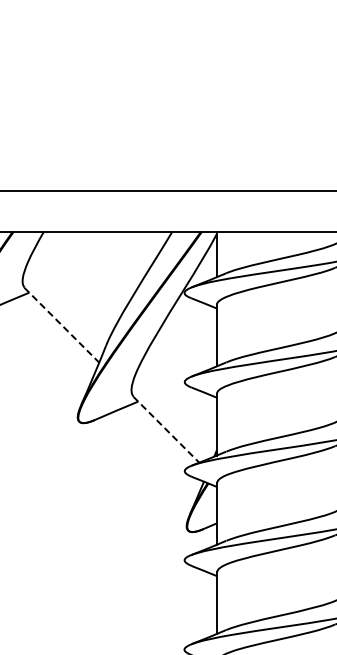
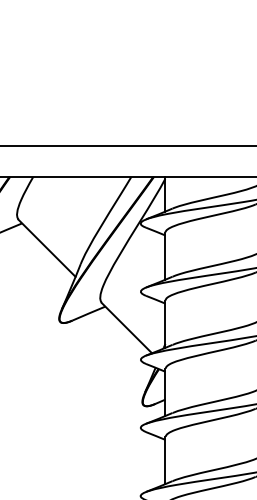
line: (61, 325) -> (46, 248), dashed -> solid
line: (166, 429) -> (126, 327), dashed -> solid

